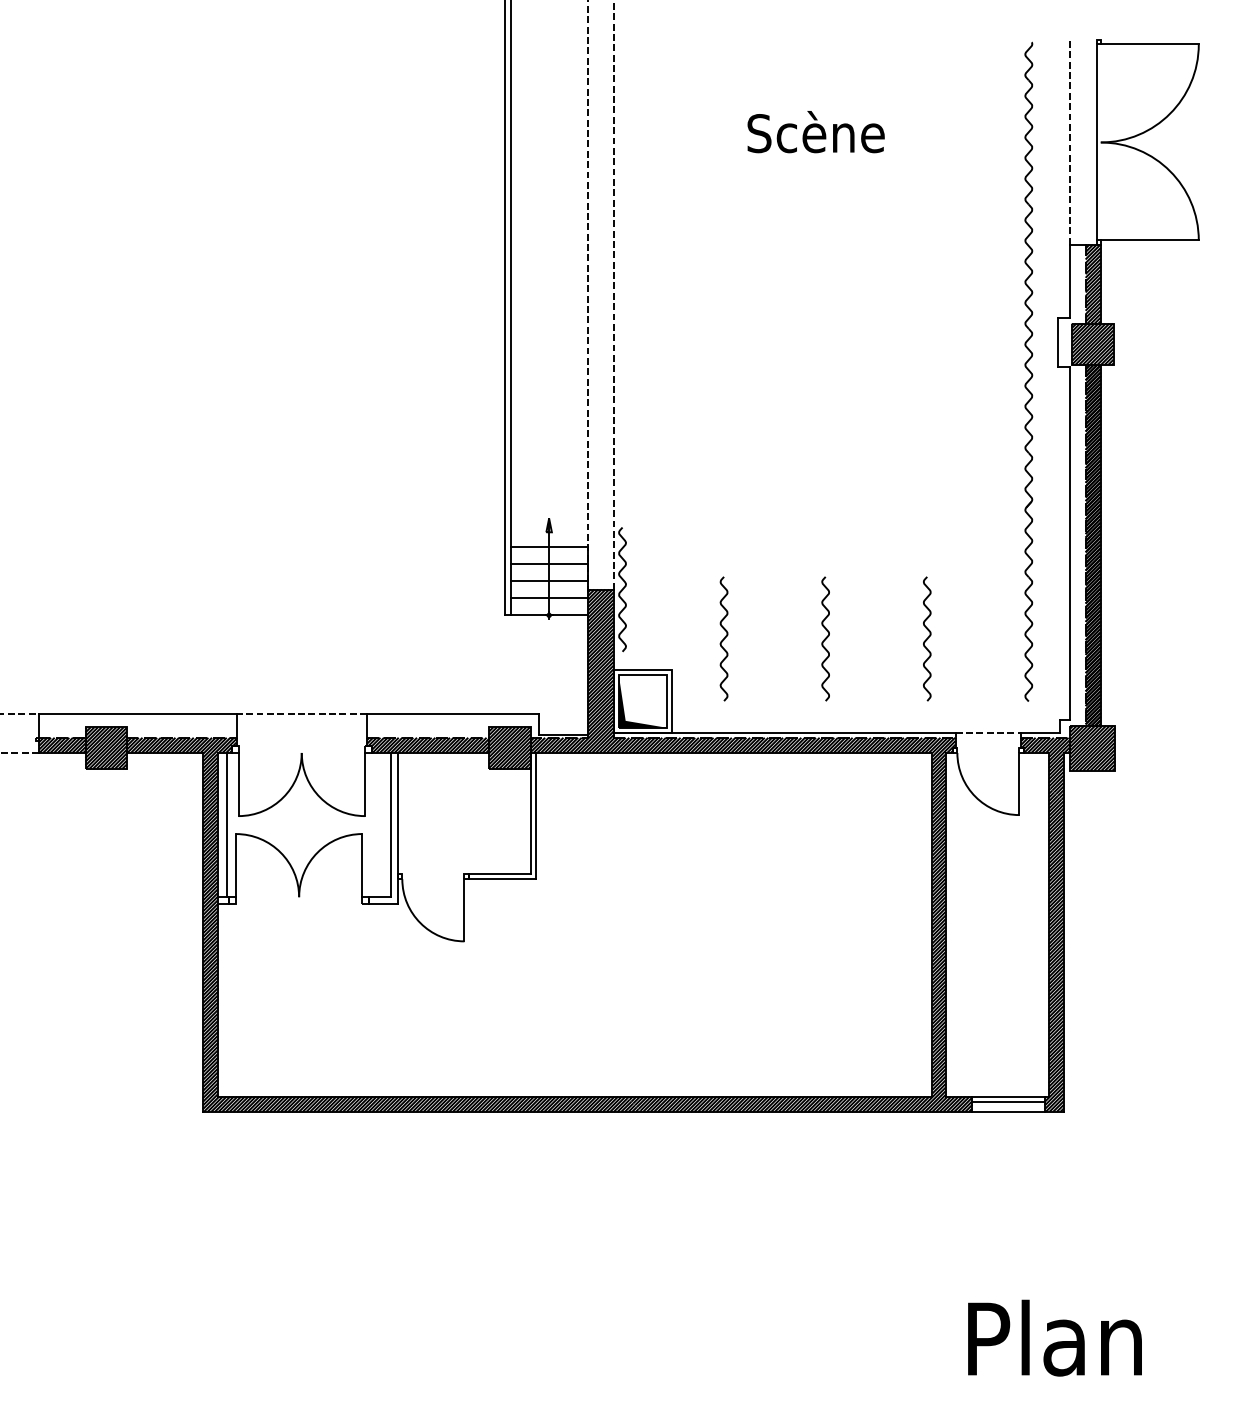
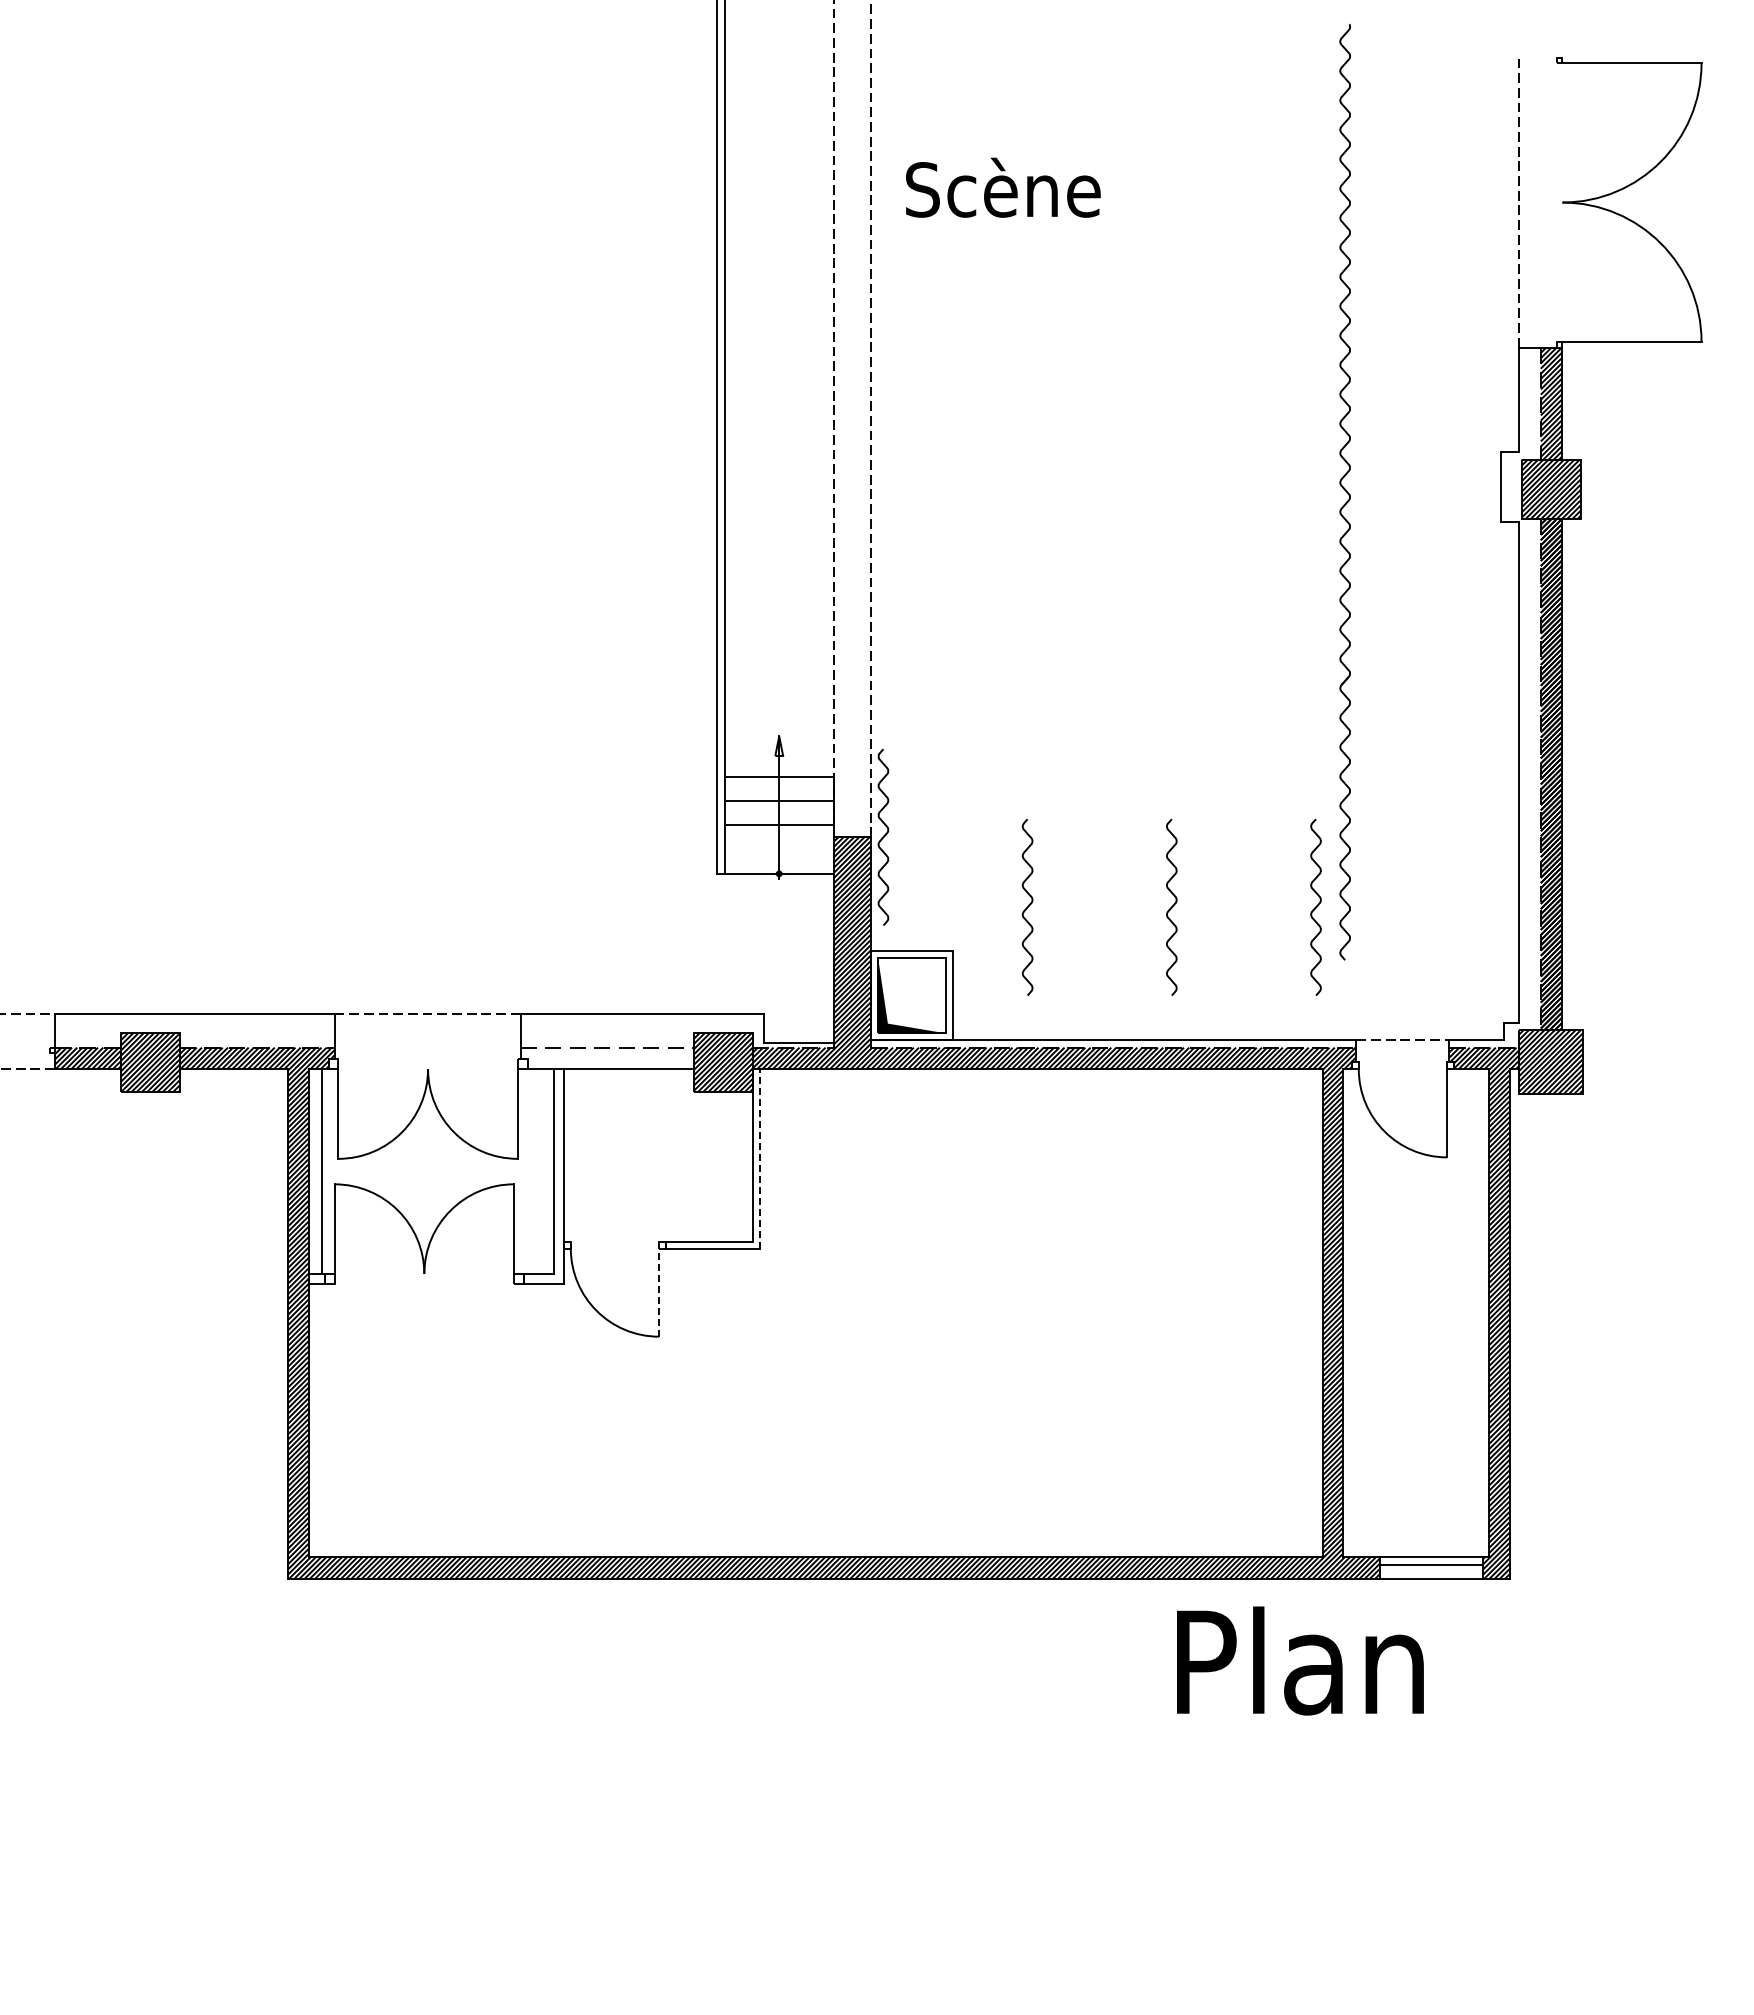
text: (816, 131) -> (1003, 187), moved
line: (1096, 142) -> (1556, 202), removed
part: (1028, 372) -> (1344, 492), moved
line: (549, 598) -> (779, 849), removed
hatch: (428, 745) -> (607, 1058), removed
line: (535, 815) -> (759, 1158), solid -> dashed
line: (464, 910) -> (659, 1292), solid -> dashed
text: (1055, 1337) -> (1300, 1660), moved

